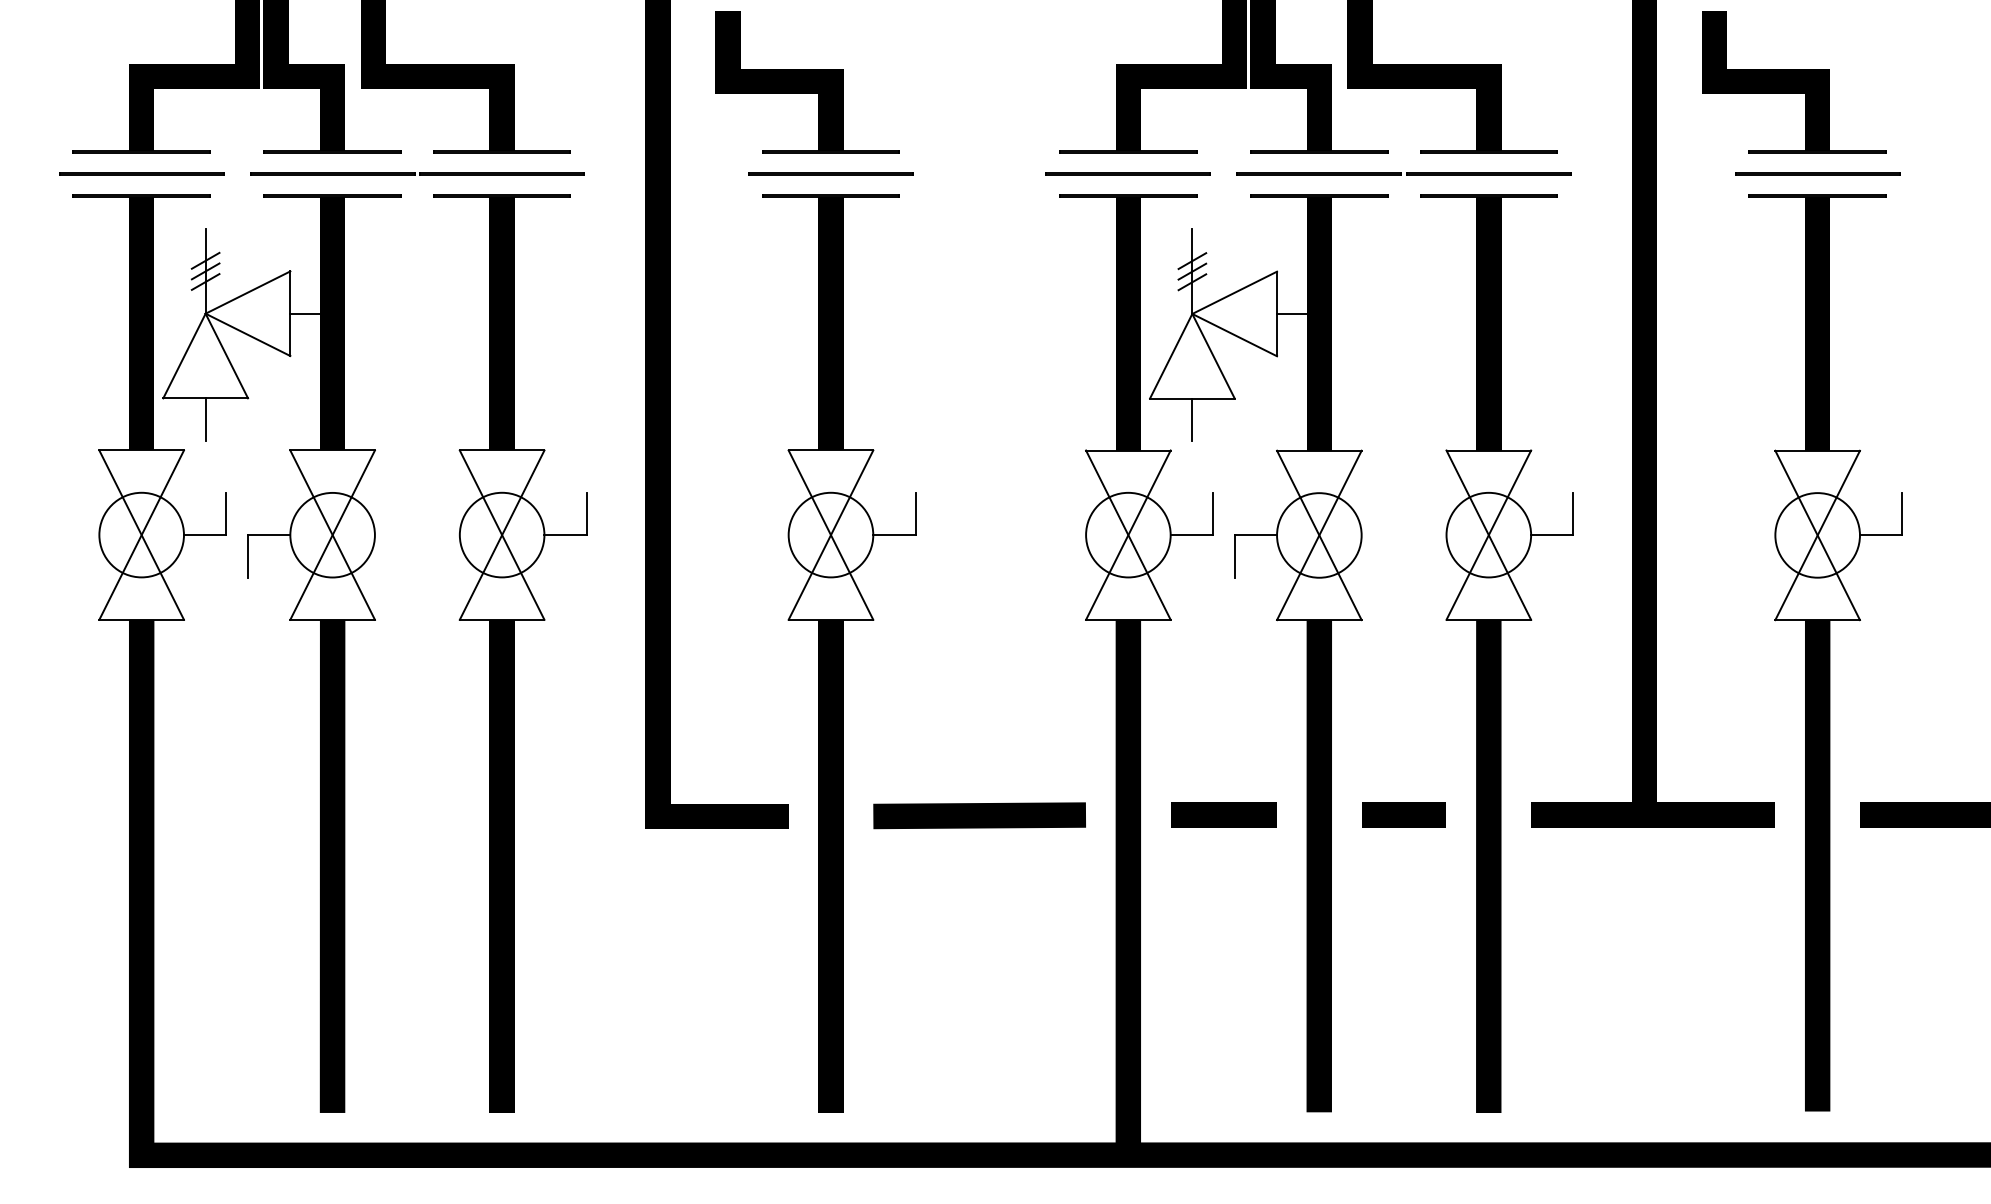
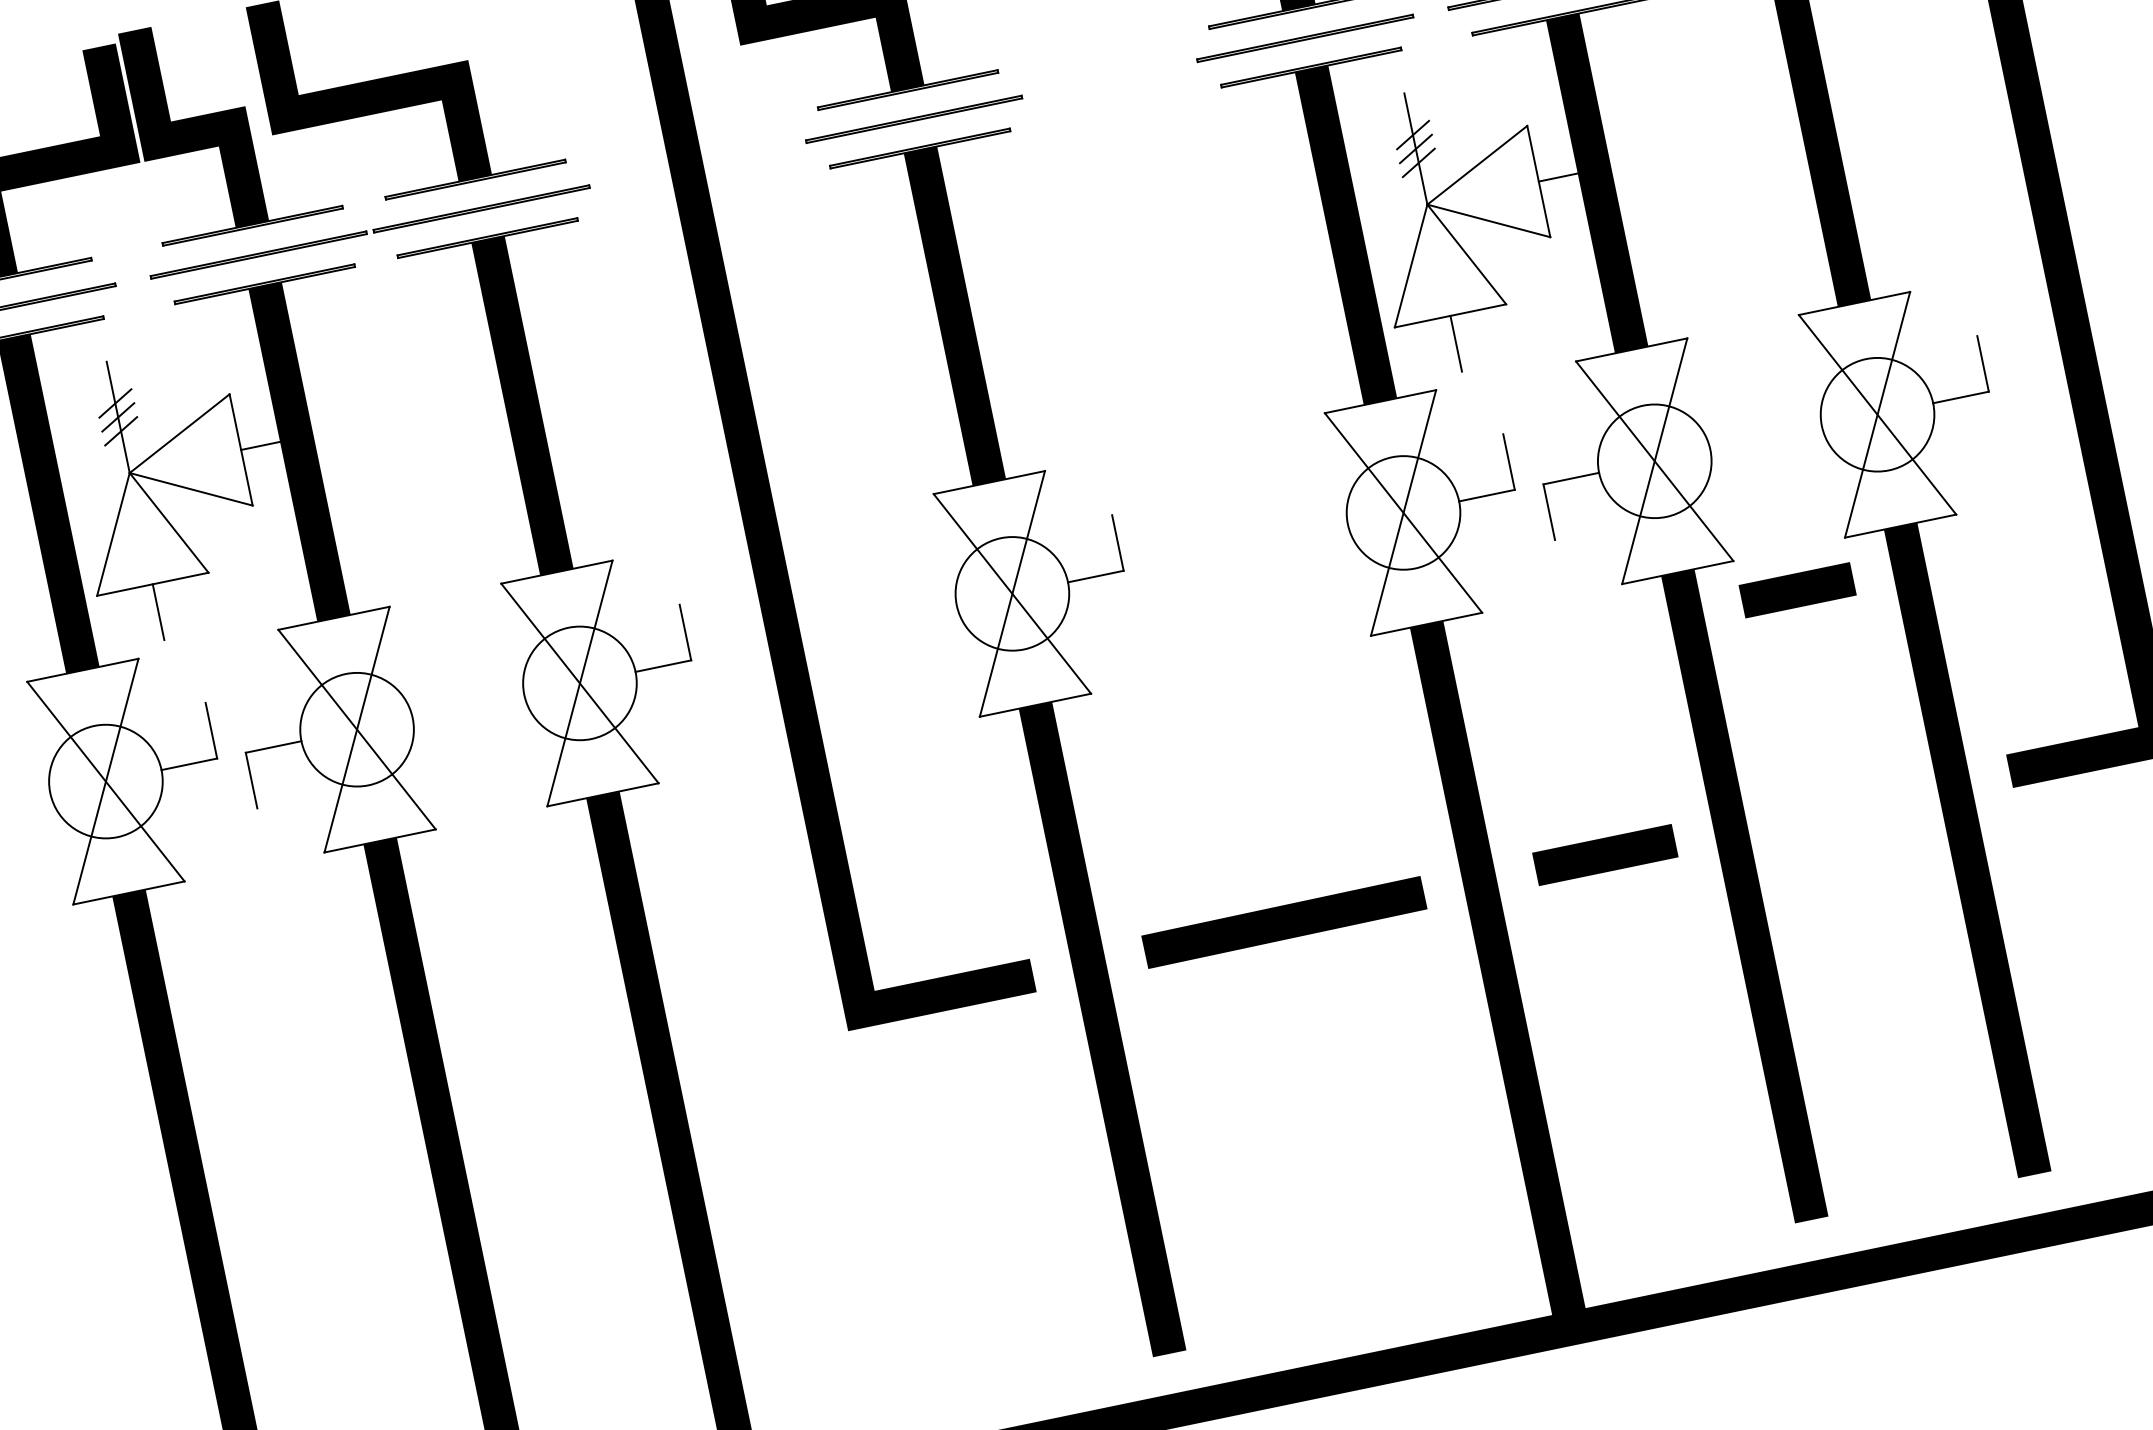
line: (1403, 814) -> (1796, 589), moved

